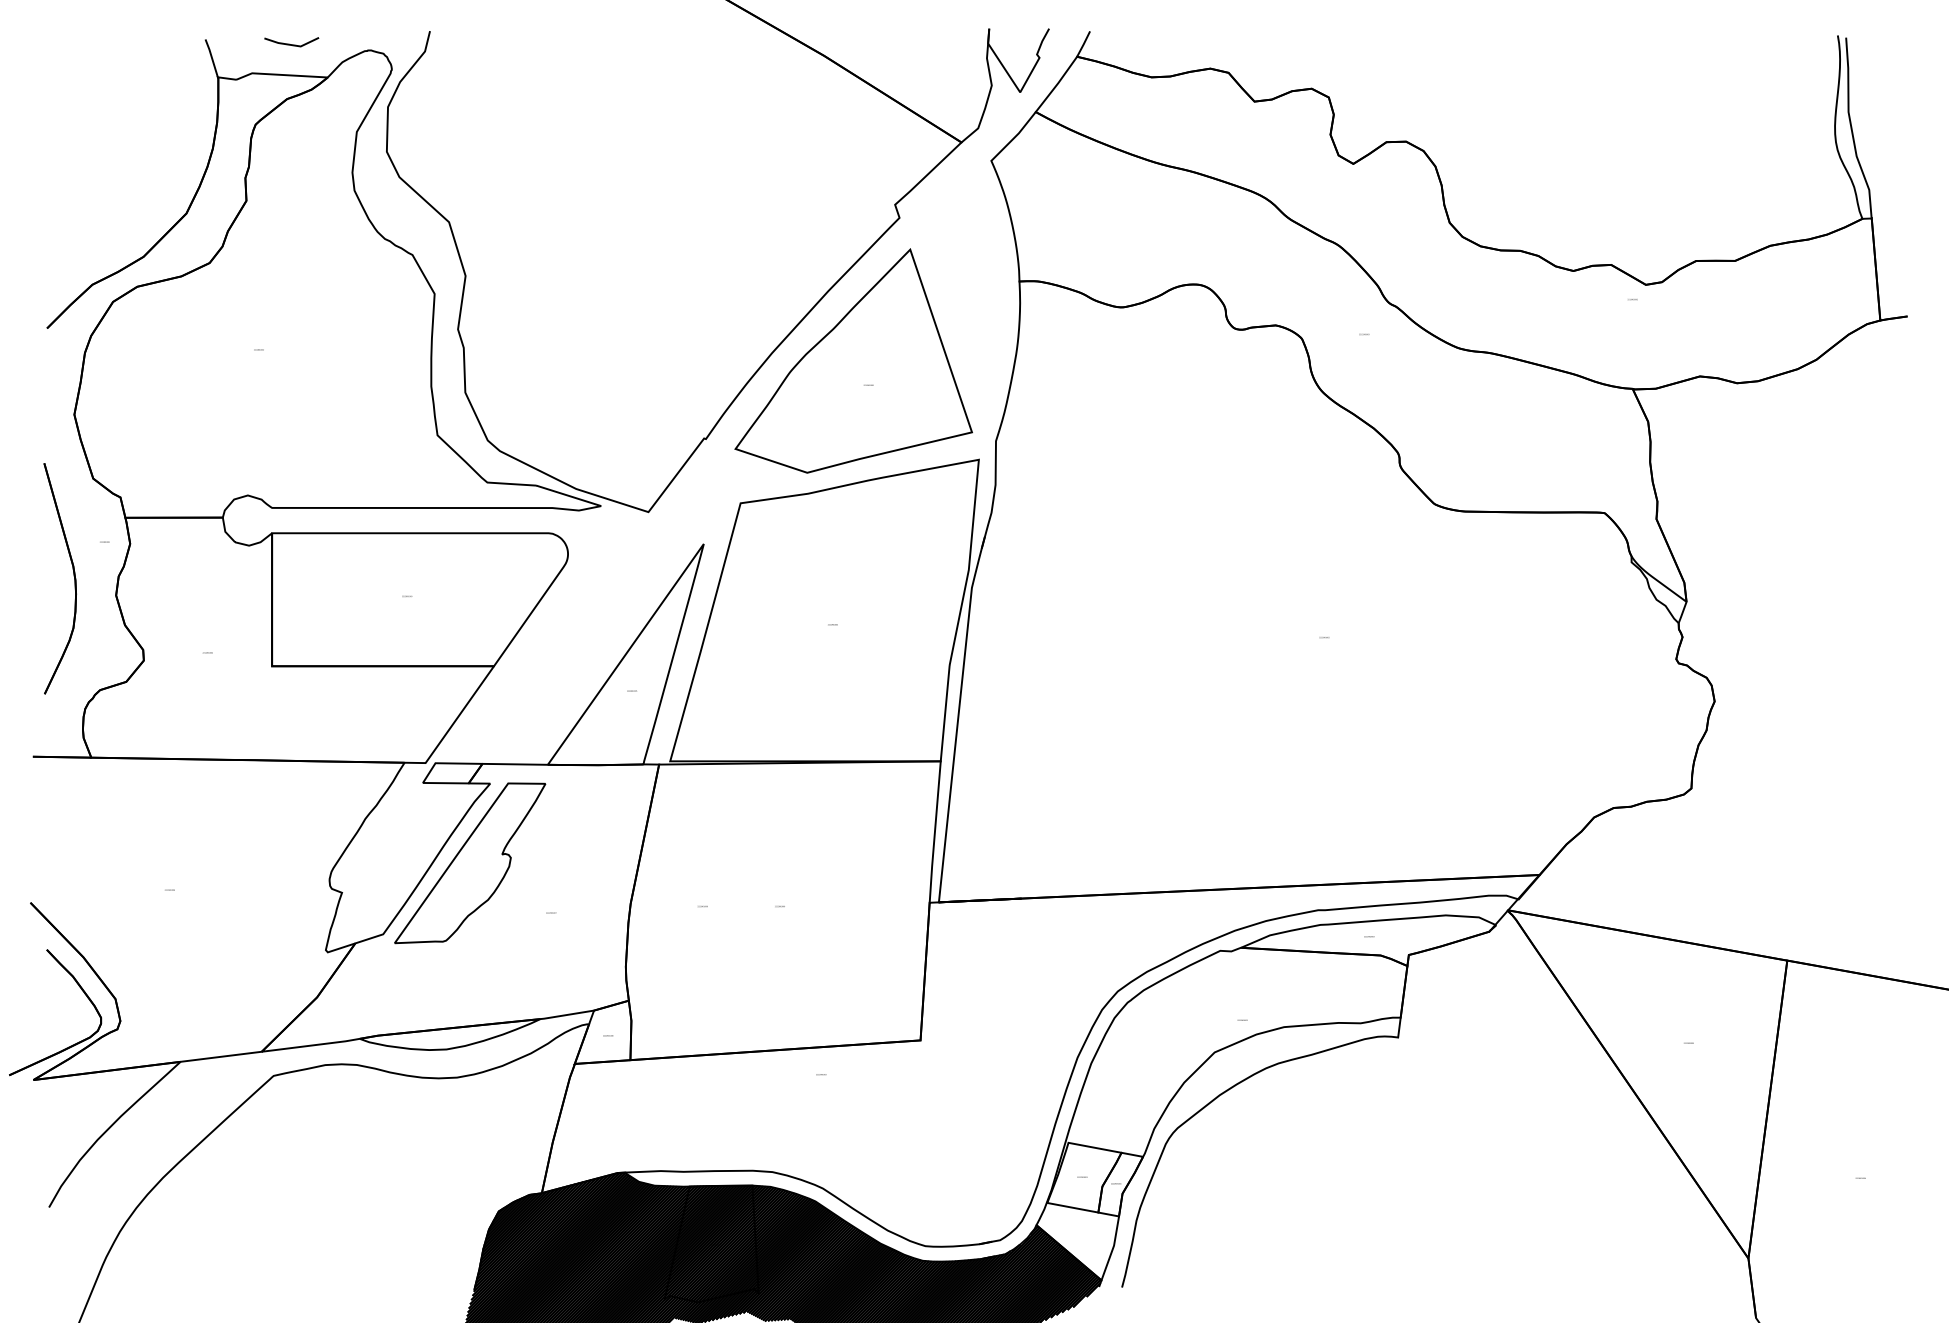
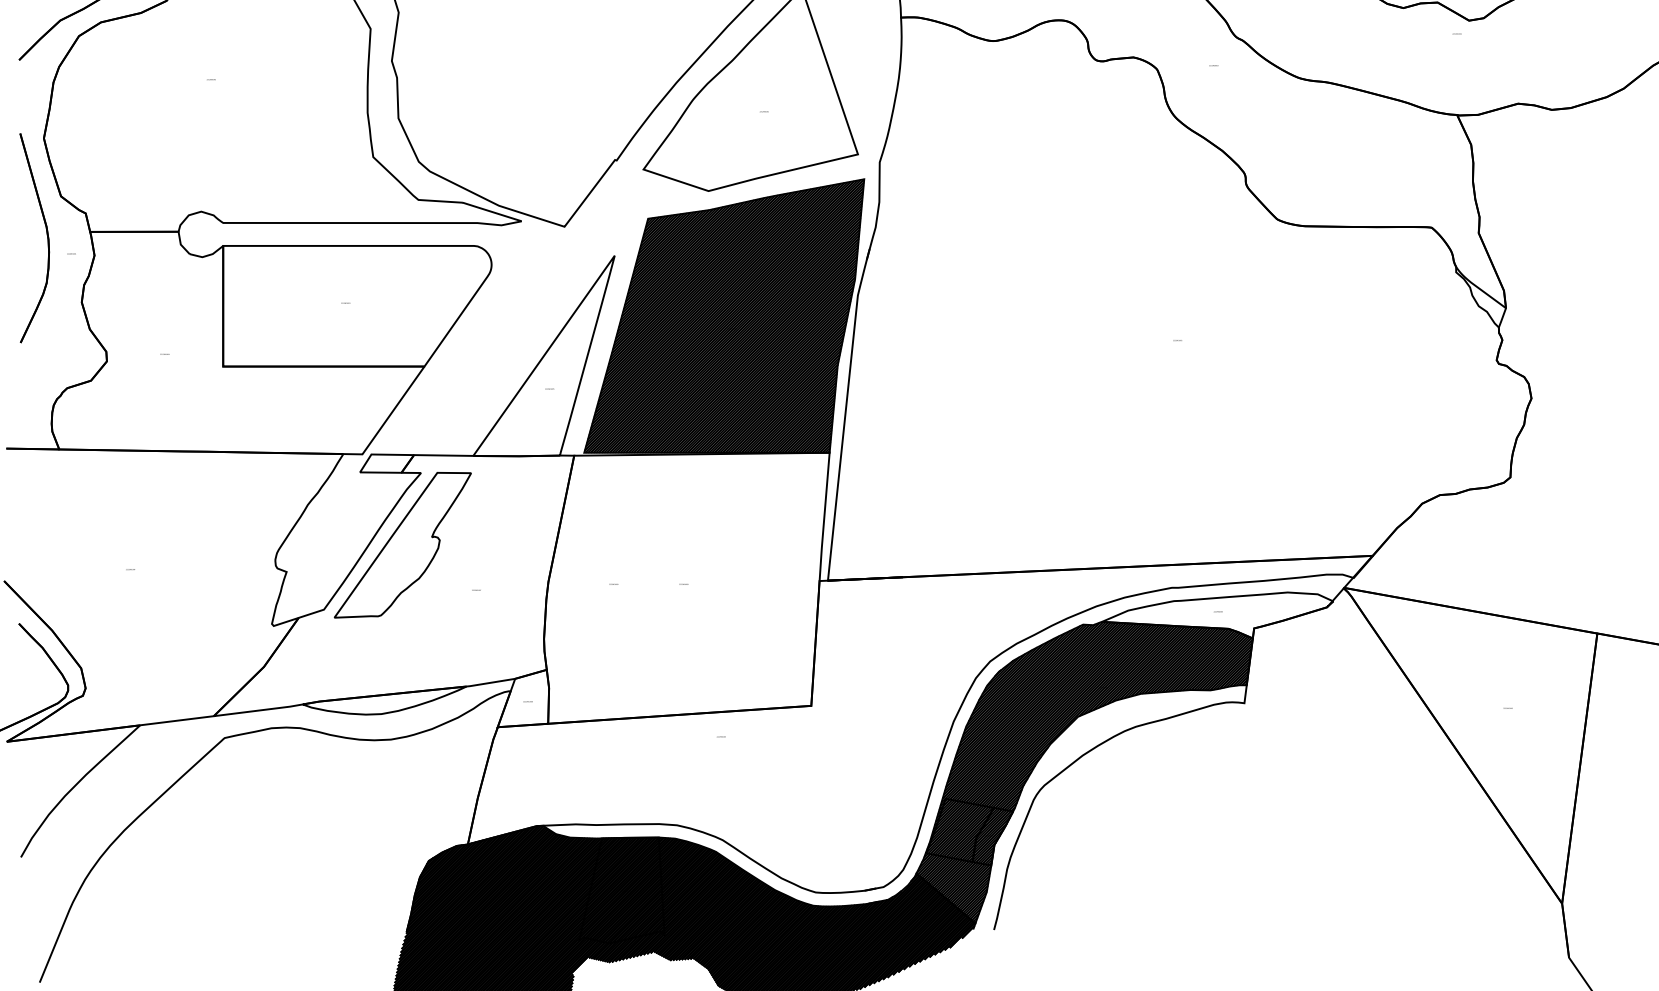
part: (73, 576) -> (46, 236), moved
hatch: (824, 610) -> (724, 315), added
hatch: (1221, 1113) -> (1084, 772), added

